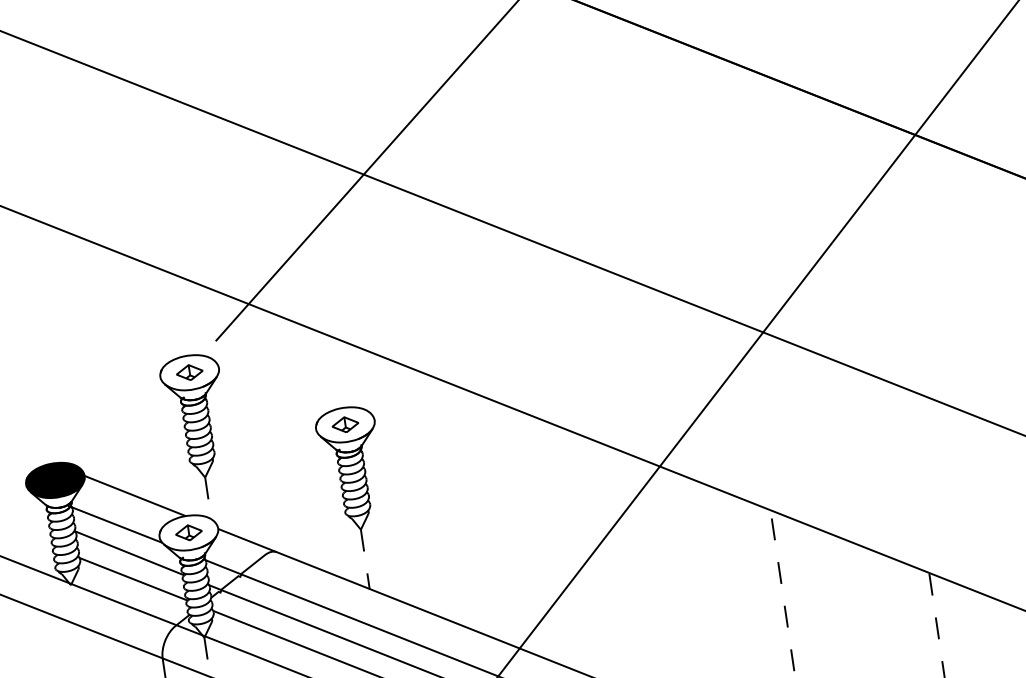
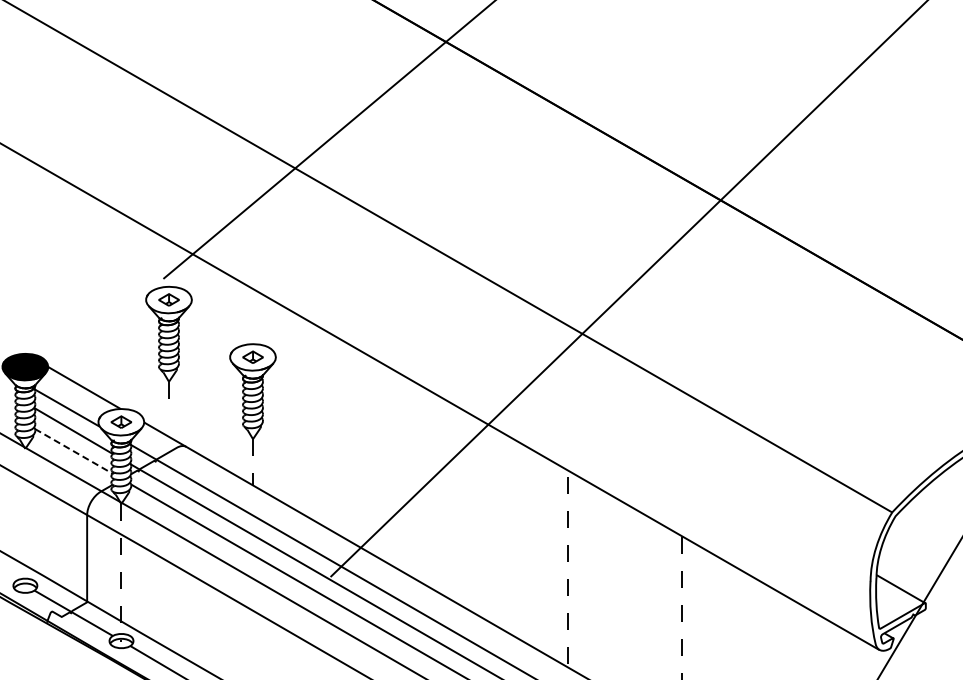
part: (196, 425) -> (168, 341), moved
line: (133, 579) -> (73, 451), solid -> dashed

